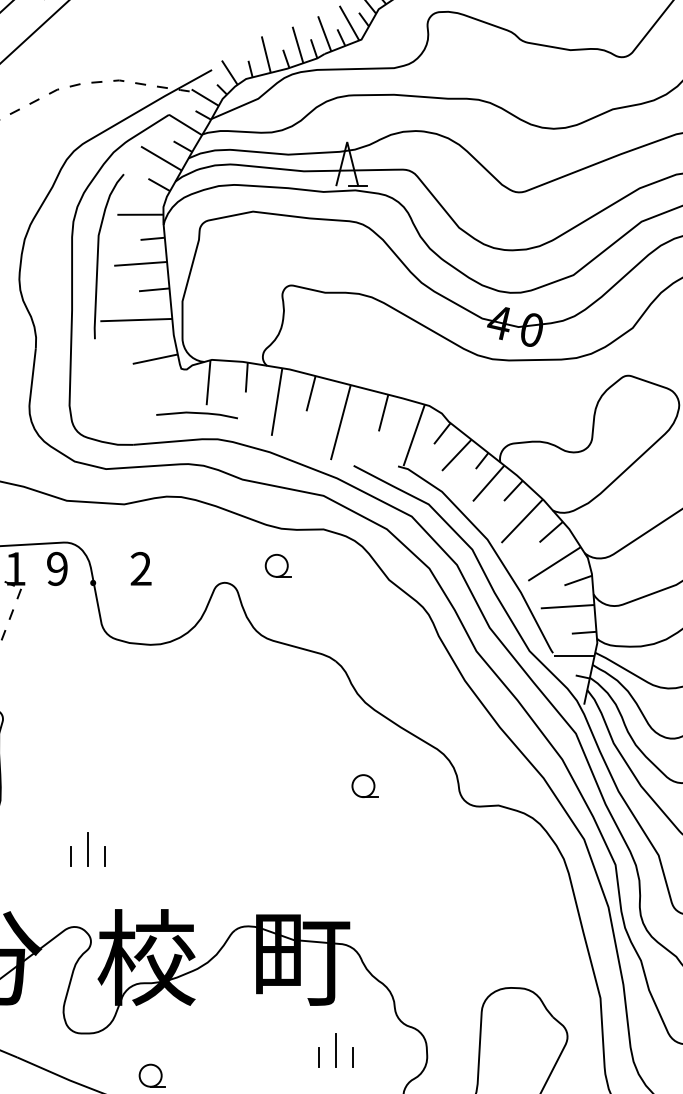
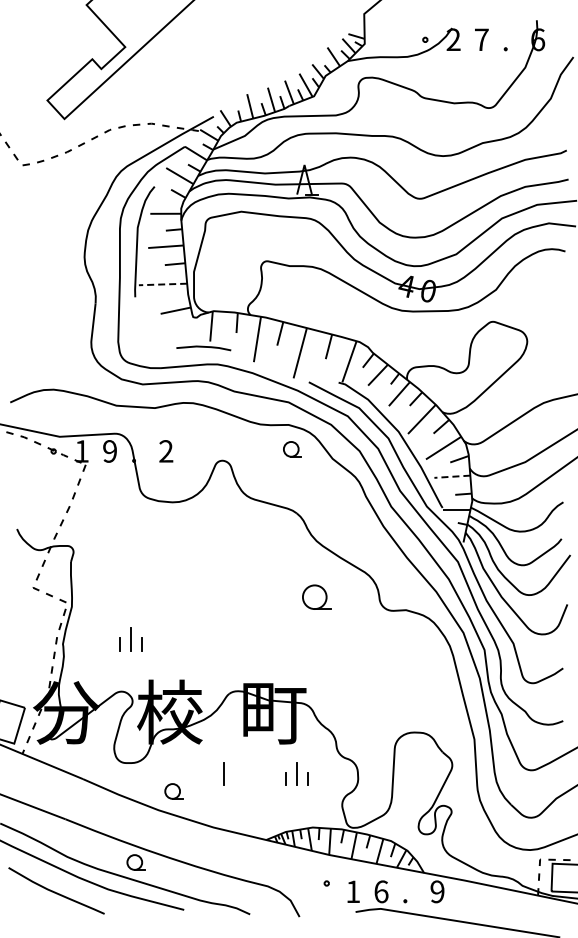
line: (135, 320) -> (162, 284), solid -> dashed
part: (278, 566) -> (292, 449), moved
line: (566, 606) -> (451, 476), solid -> dashed
part: (365, 785) -> (316, 596), size x1.6
line: (226, 1048) -> (223, 773), added

